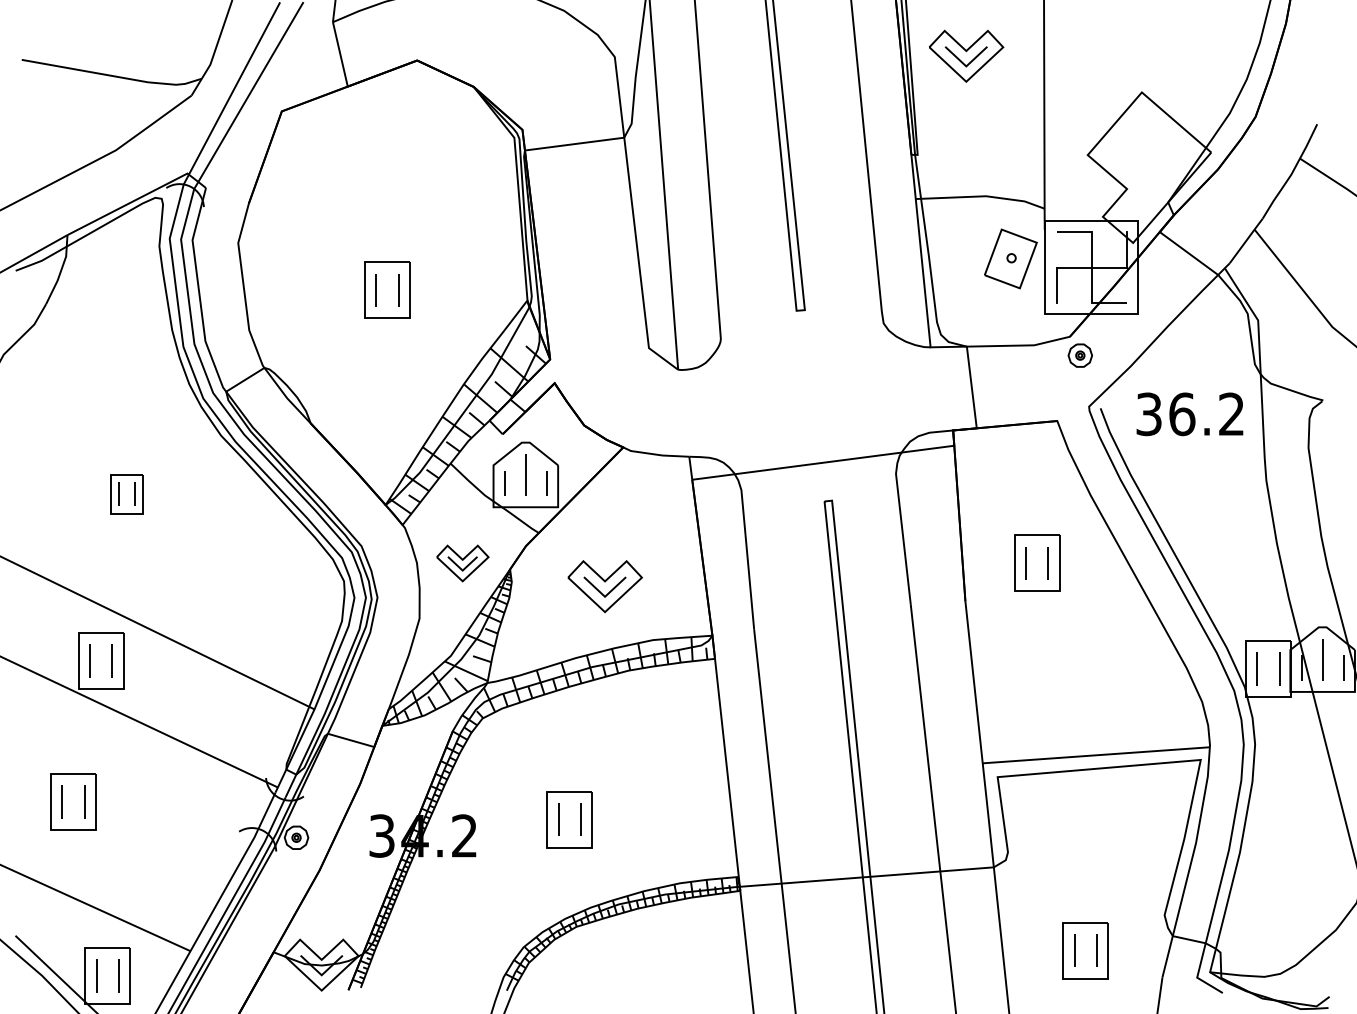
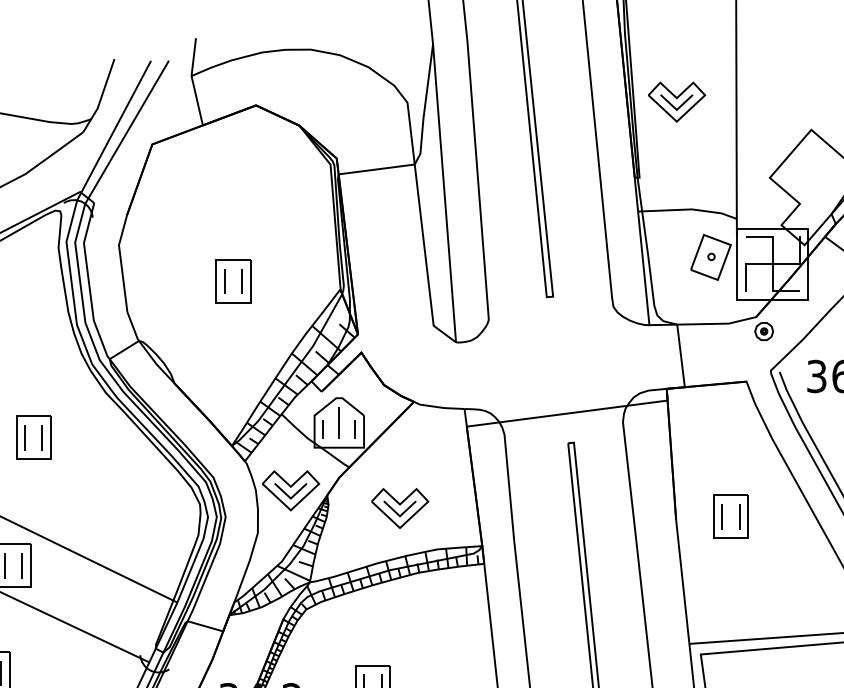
part: (127, 493) -> (34, 437), size x1.43
part: (1037, 562) -> (731, 516), moved
part: (462, 563) -> (290, 490), size x1.43

